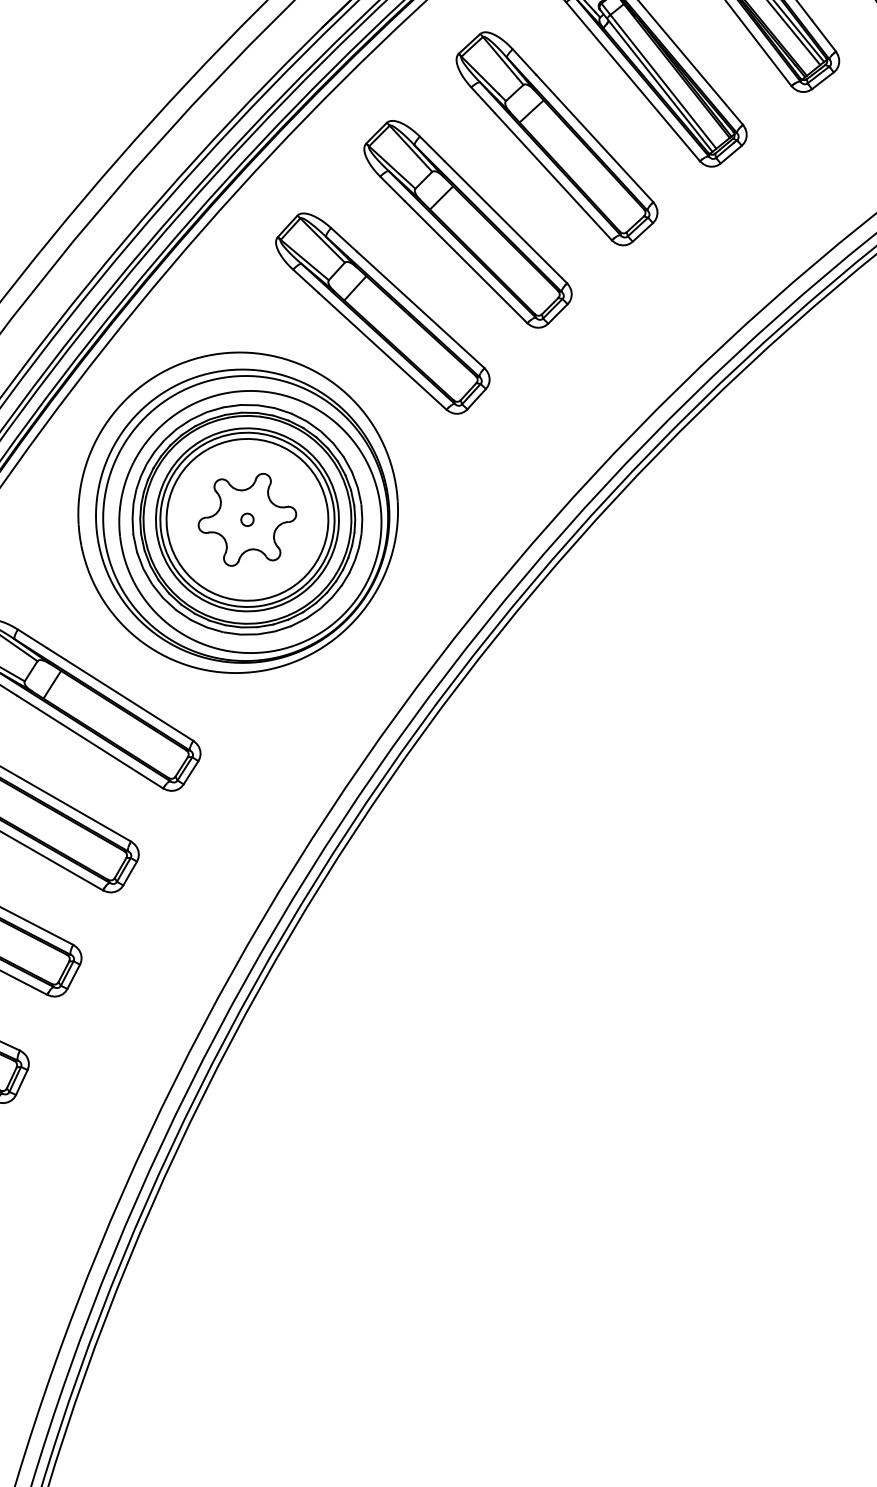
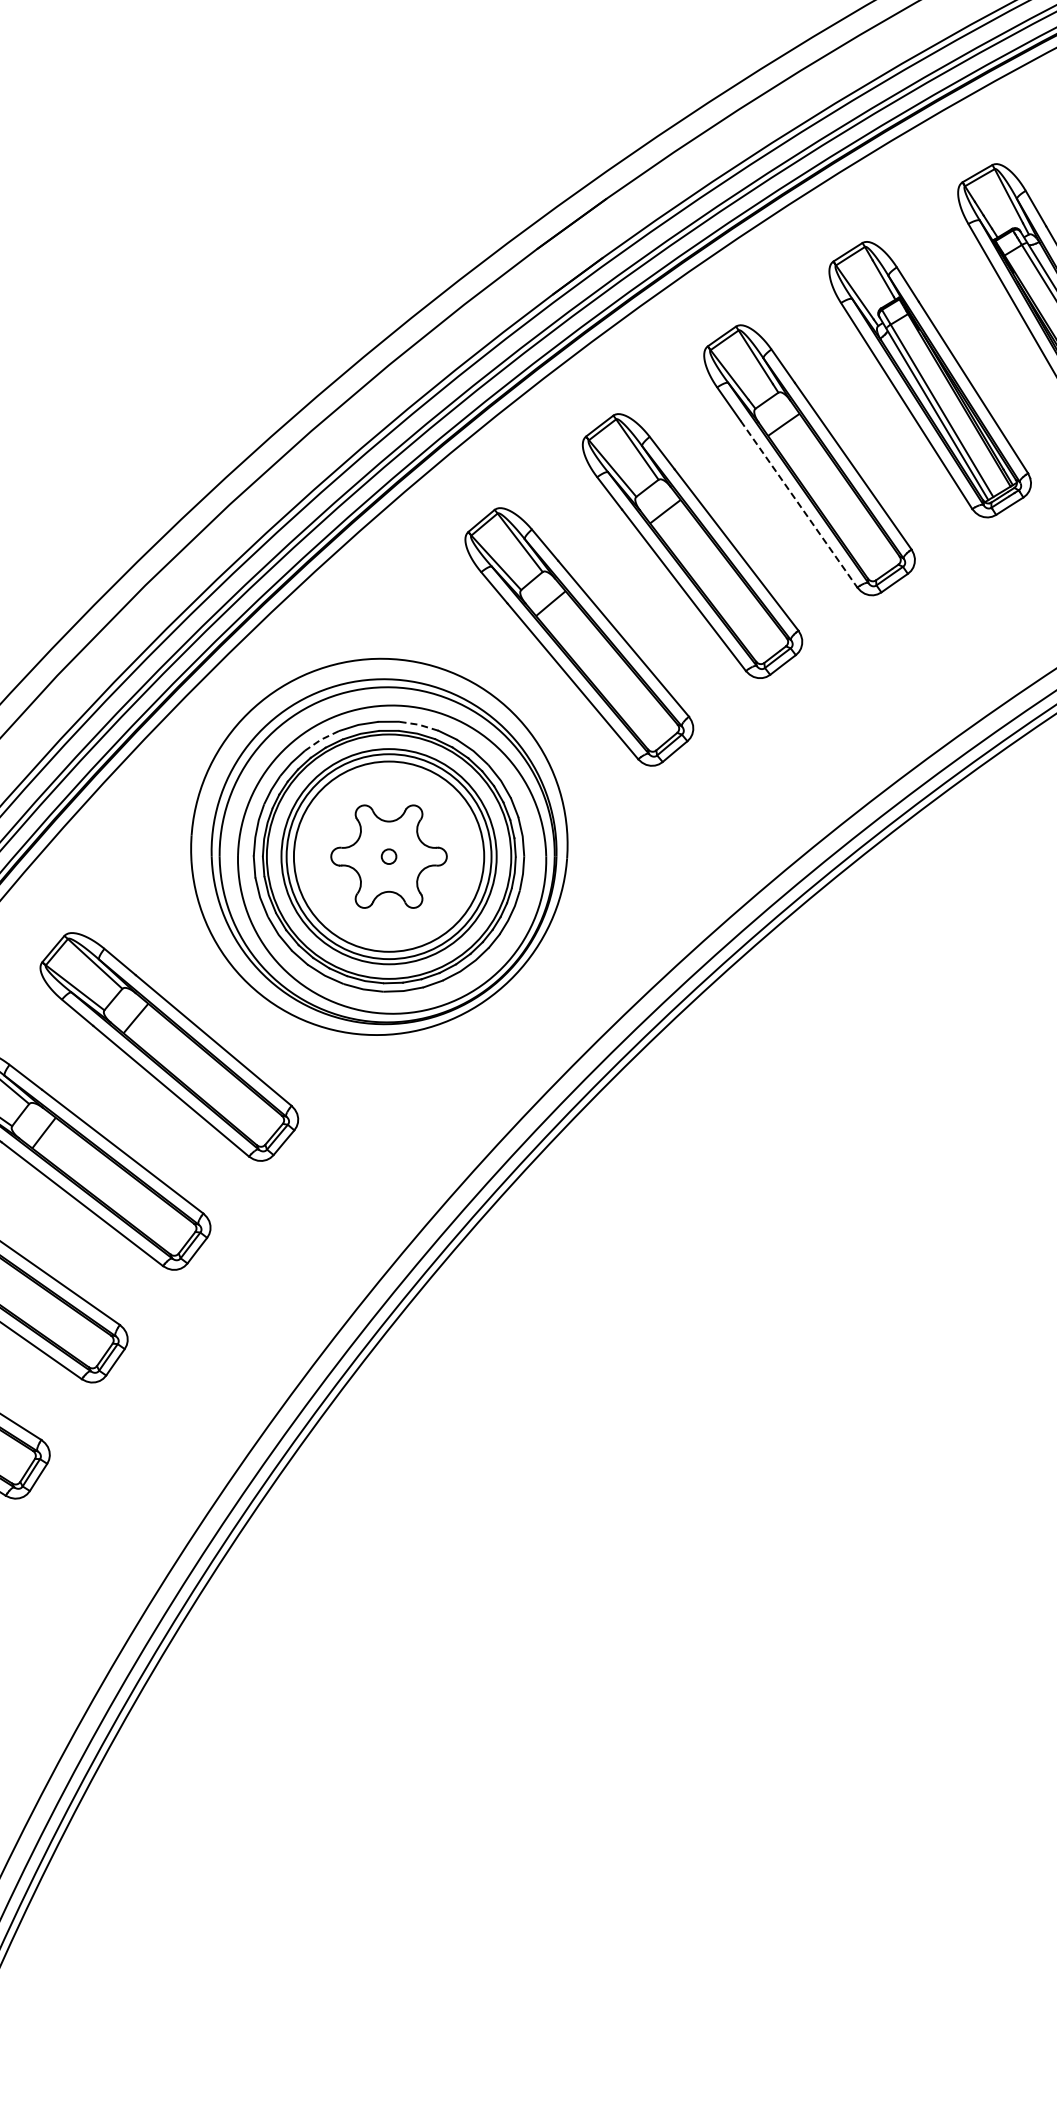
line: (553, 176) -> (799, 504), solid -> dashed
line: (258, 405) -> (419, 724), solid -> dashed
line: (176, 428) -> (320, 739), solid -> dashed

